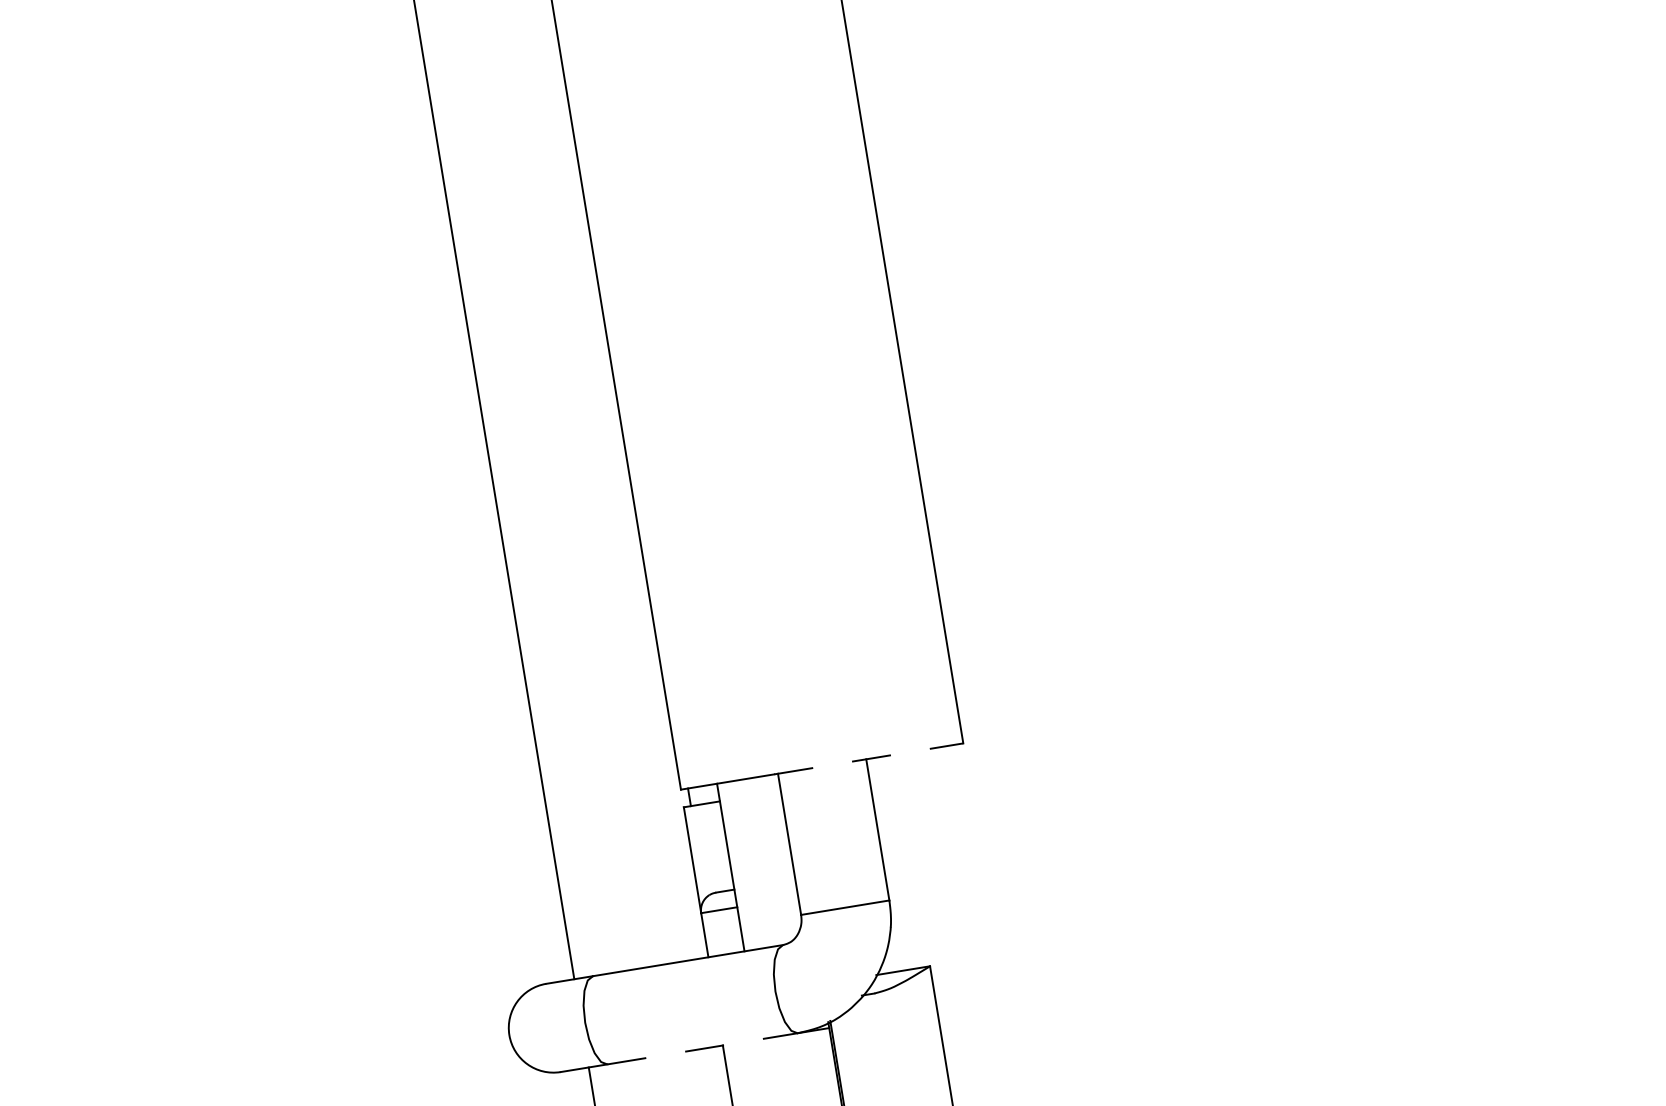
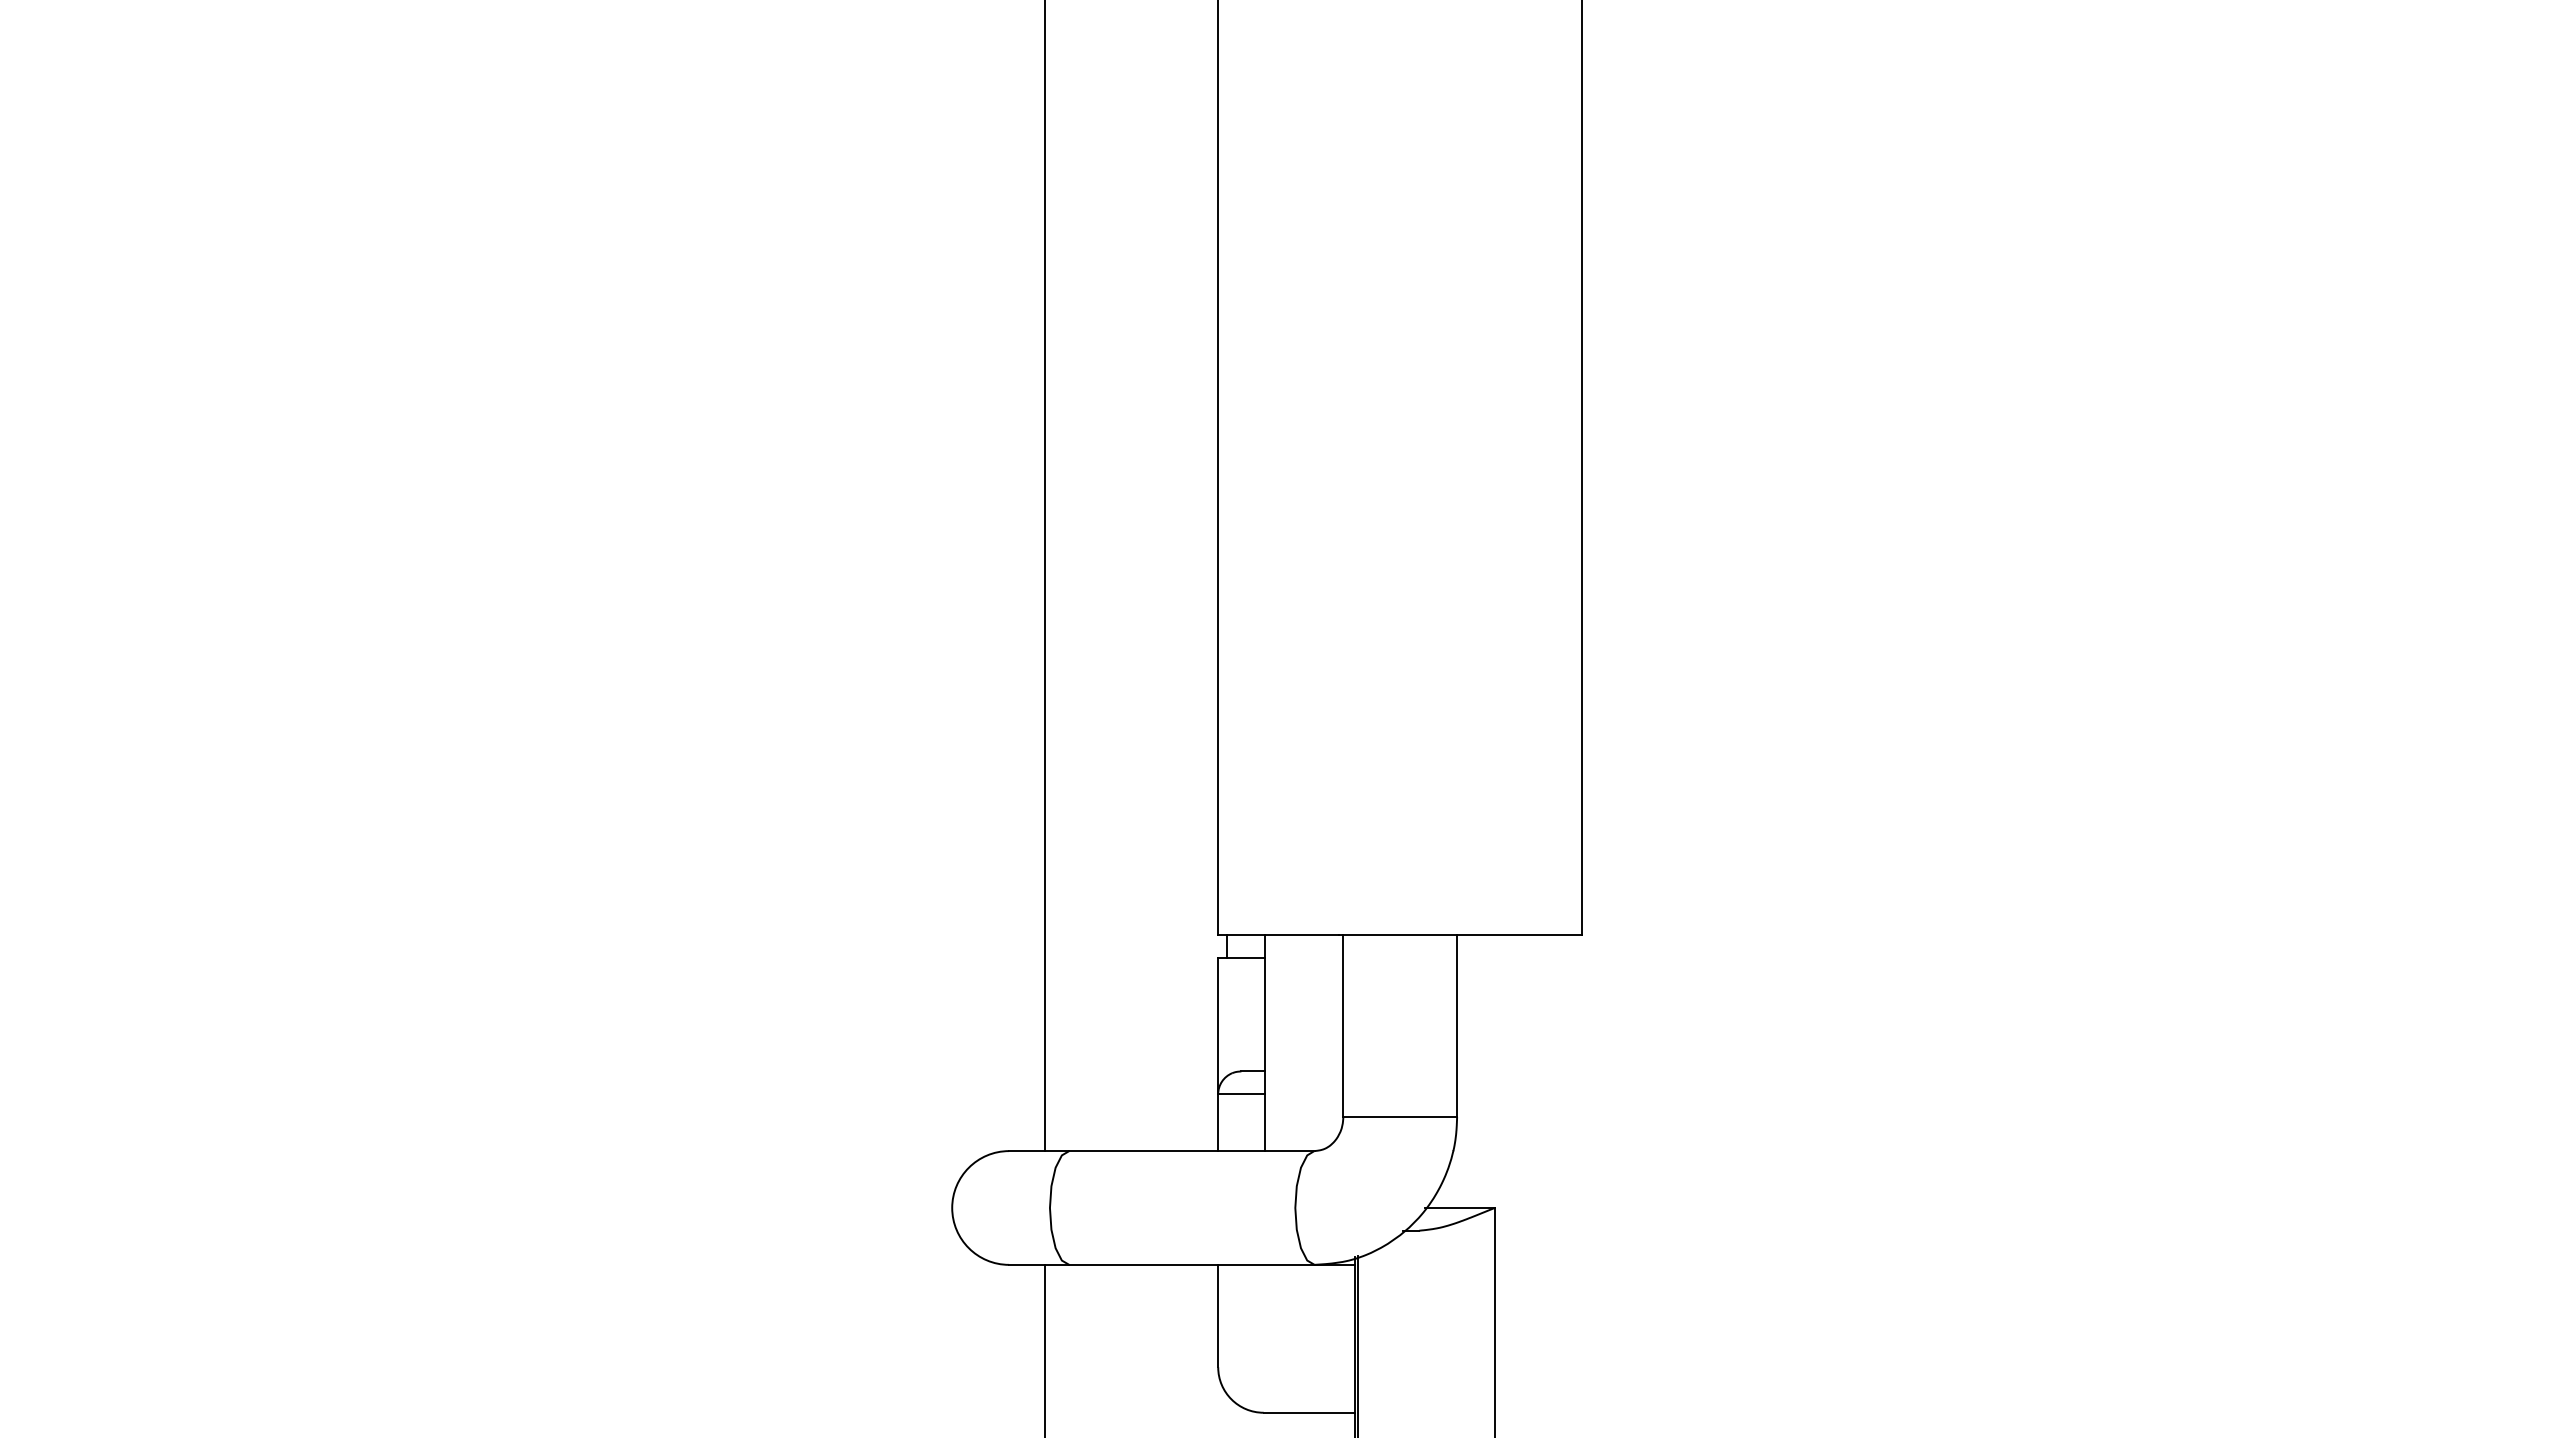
line: (868, 758) -> (1460, 934), dashed -> solid
line: (702, 1048) -> (1191, 1264), dashed -> solid

